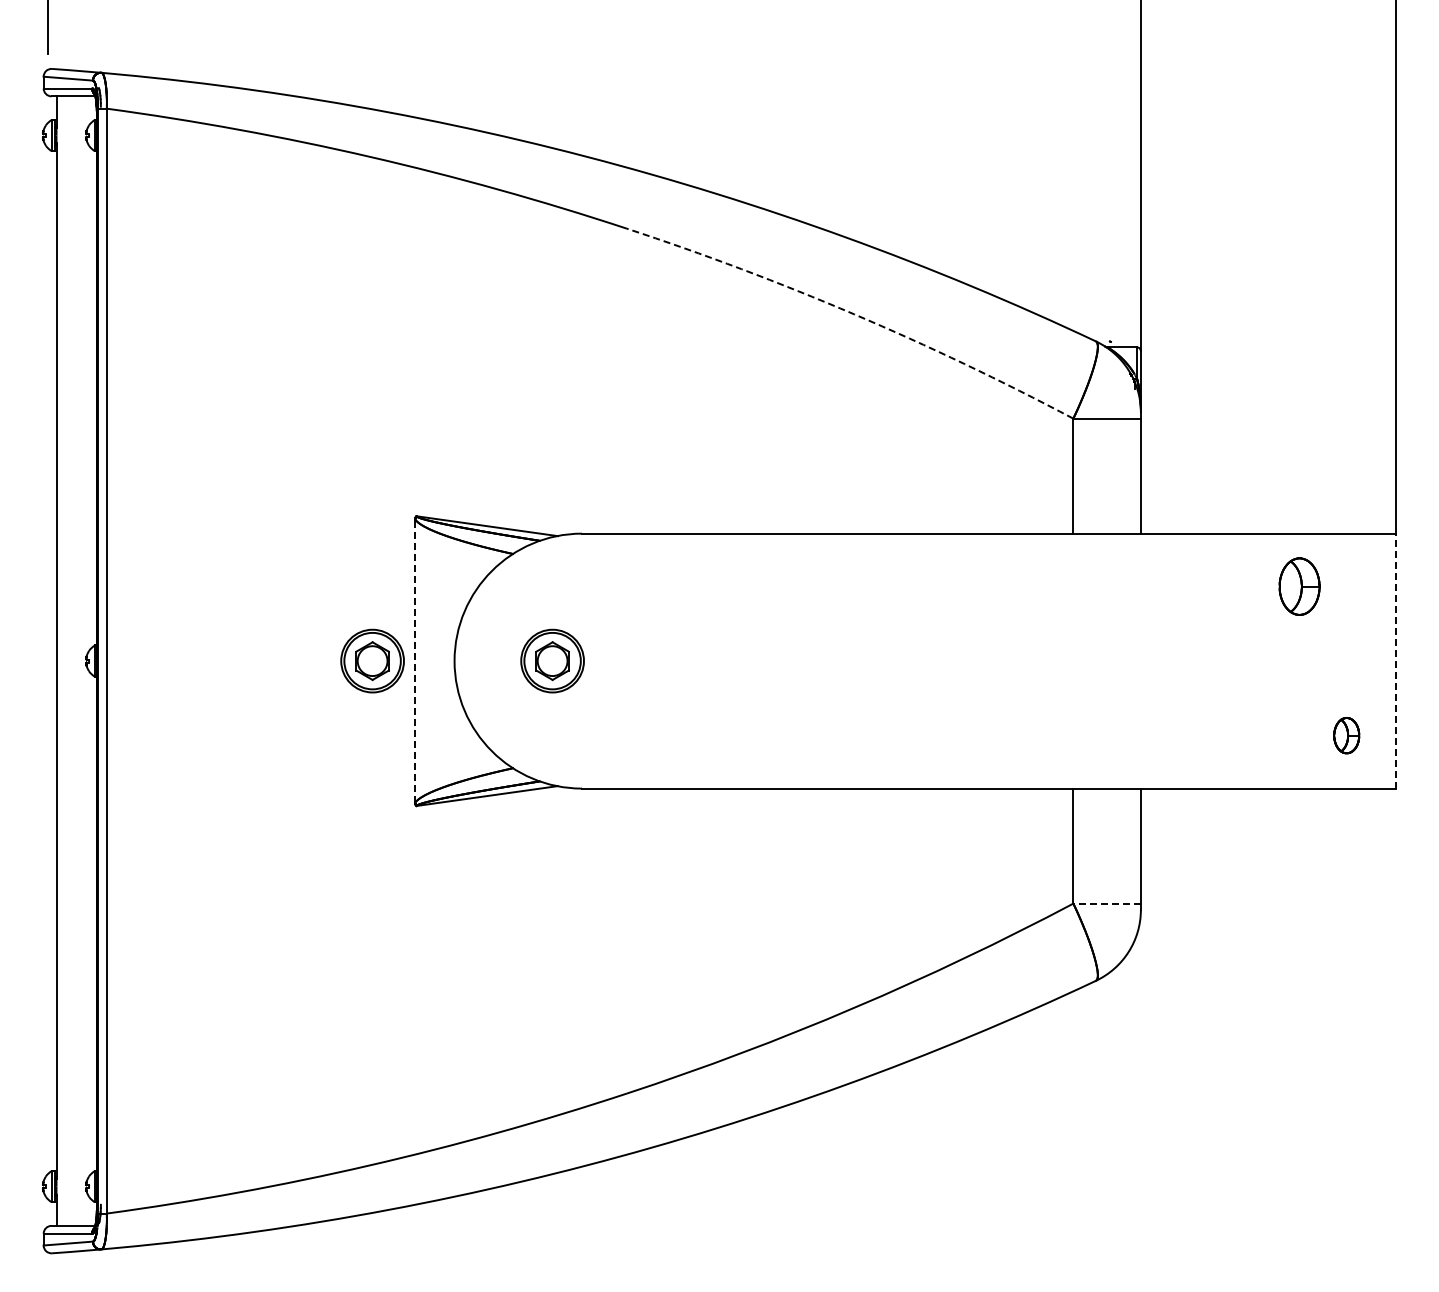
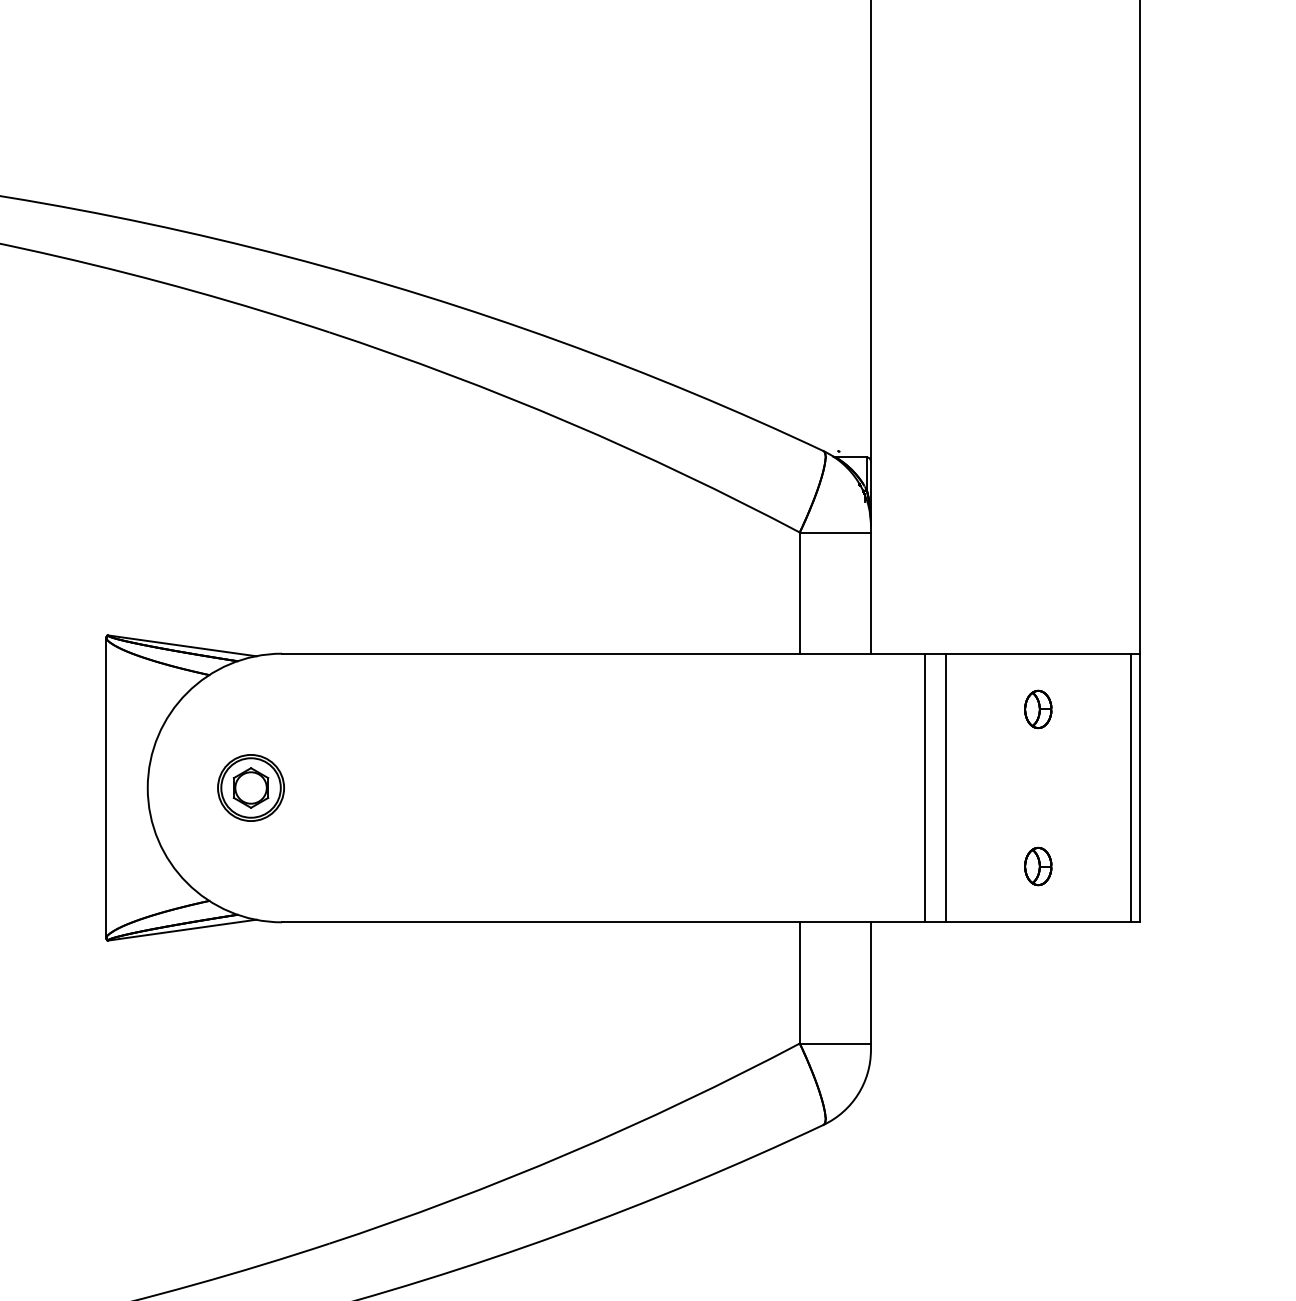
arc: (854, 314) -> (569, 422), dashed -> solid
part: (1299, 586) -> (1038, 709), size x0.62
part: (372, 660) -> (61, 787), removed
line: (415, 660) -> (106, 787), dashed -> solid
line: (1192, 660) -> (925, 787), added
line: (1211, 660) -> (945, 787), added
line: (1387, 660) -> (1130, 787), added
line: (1395, 660) -> (1139, 787), dashed -> solid
part: (1346, 735) -> (1038, 866), moved
line: (1107, 903) -> (835, 1043), dashed -> solid

